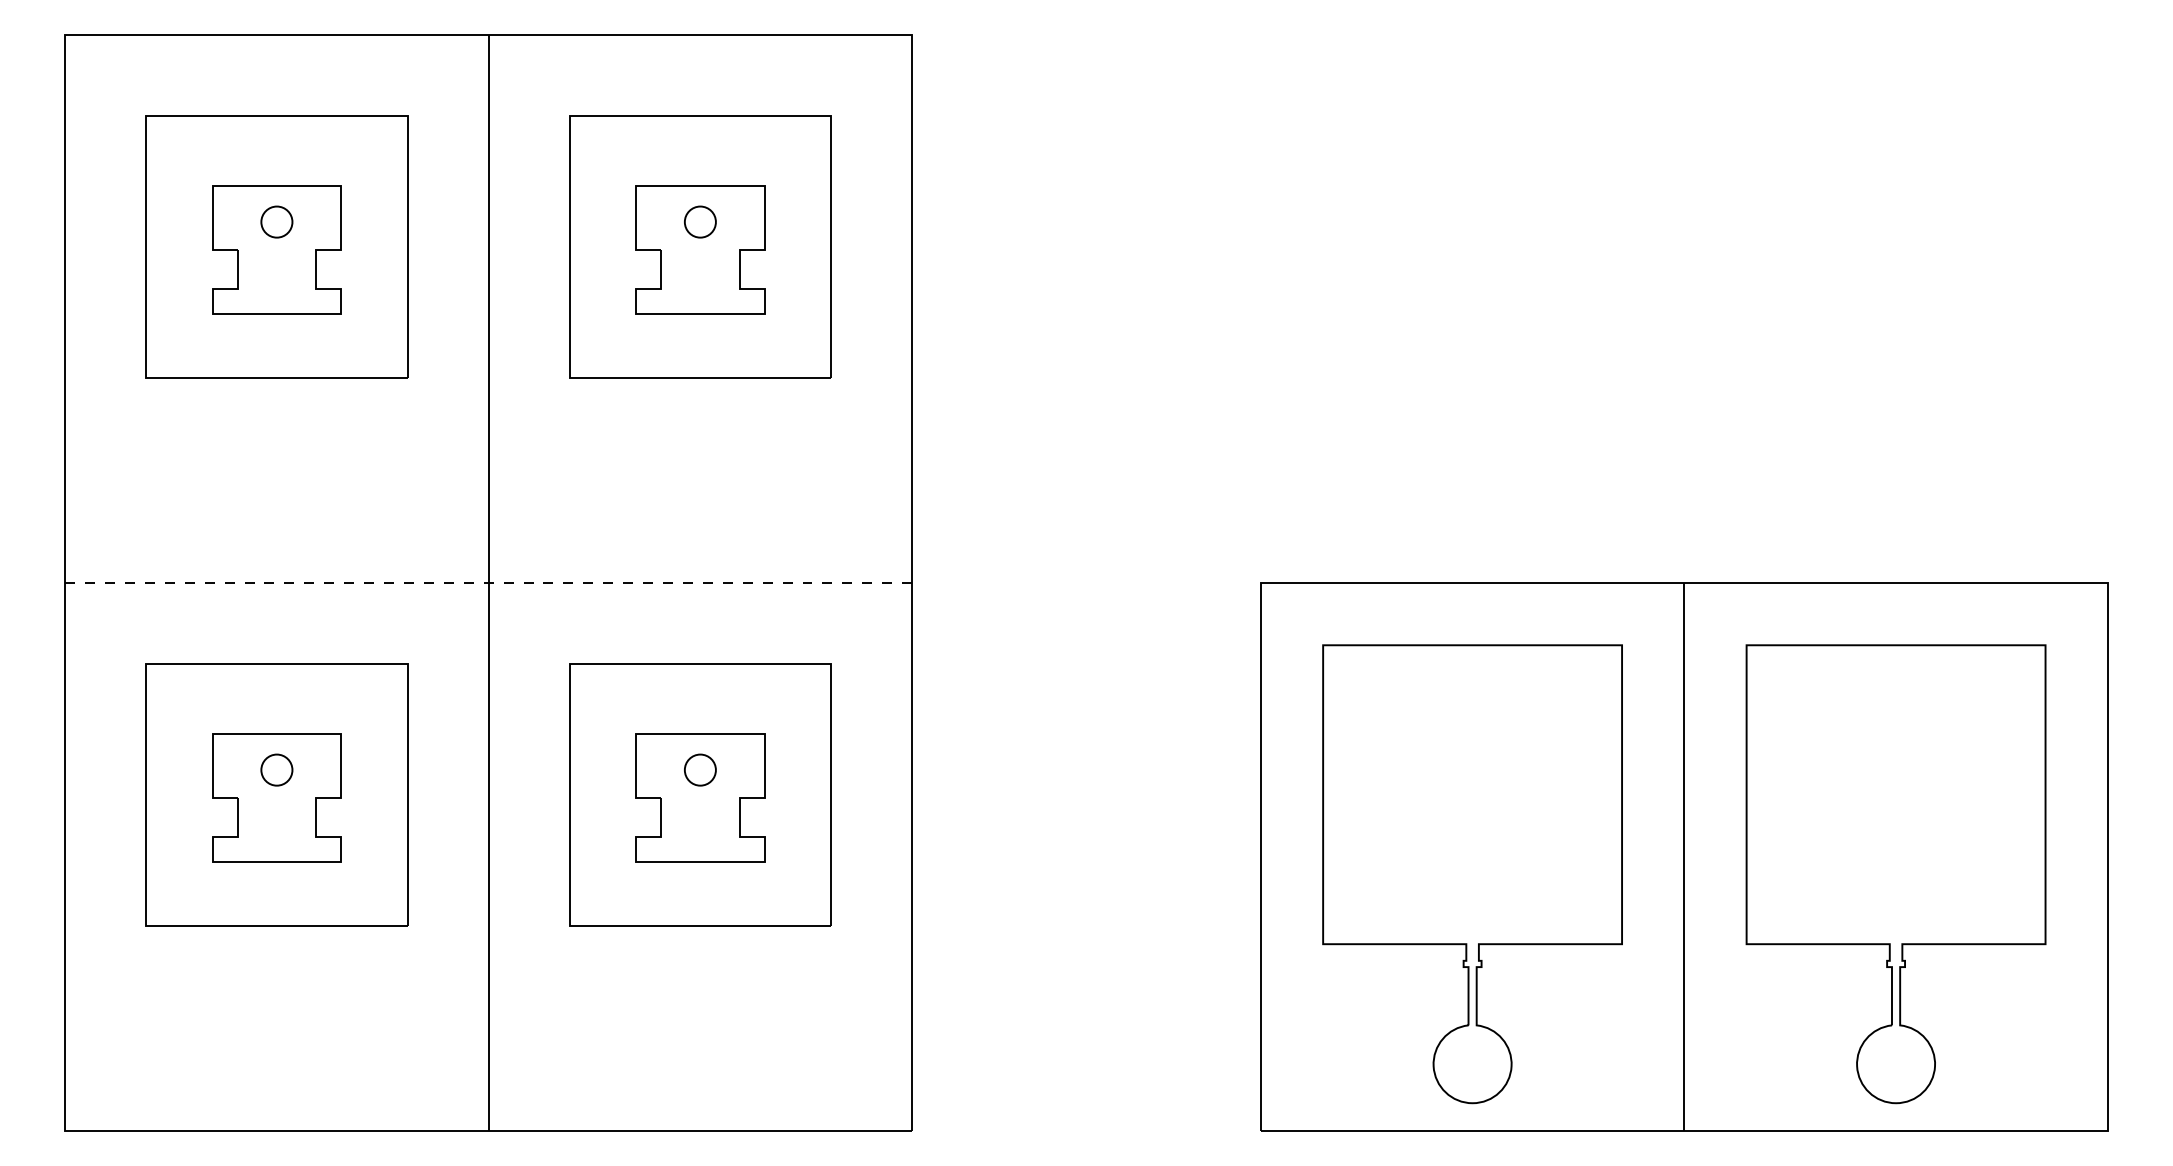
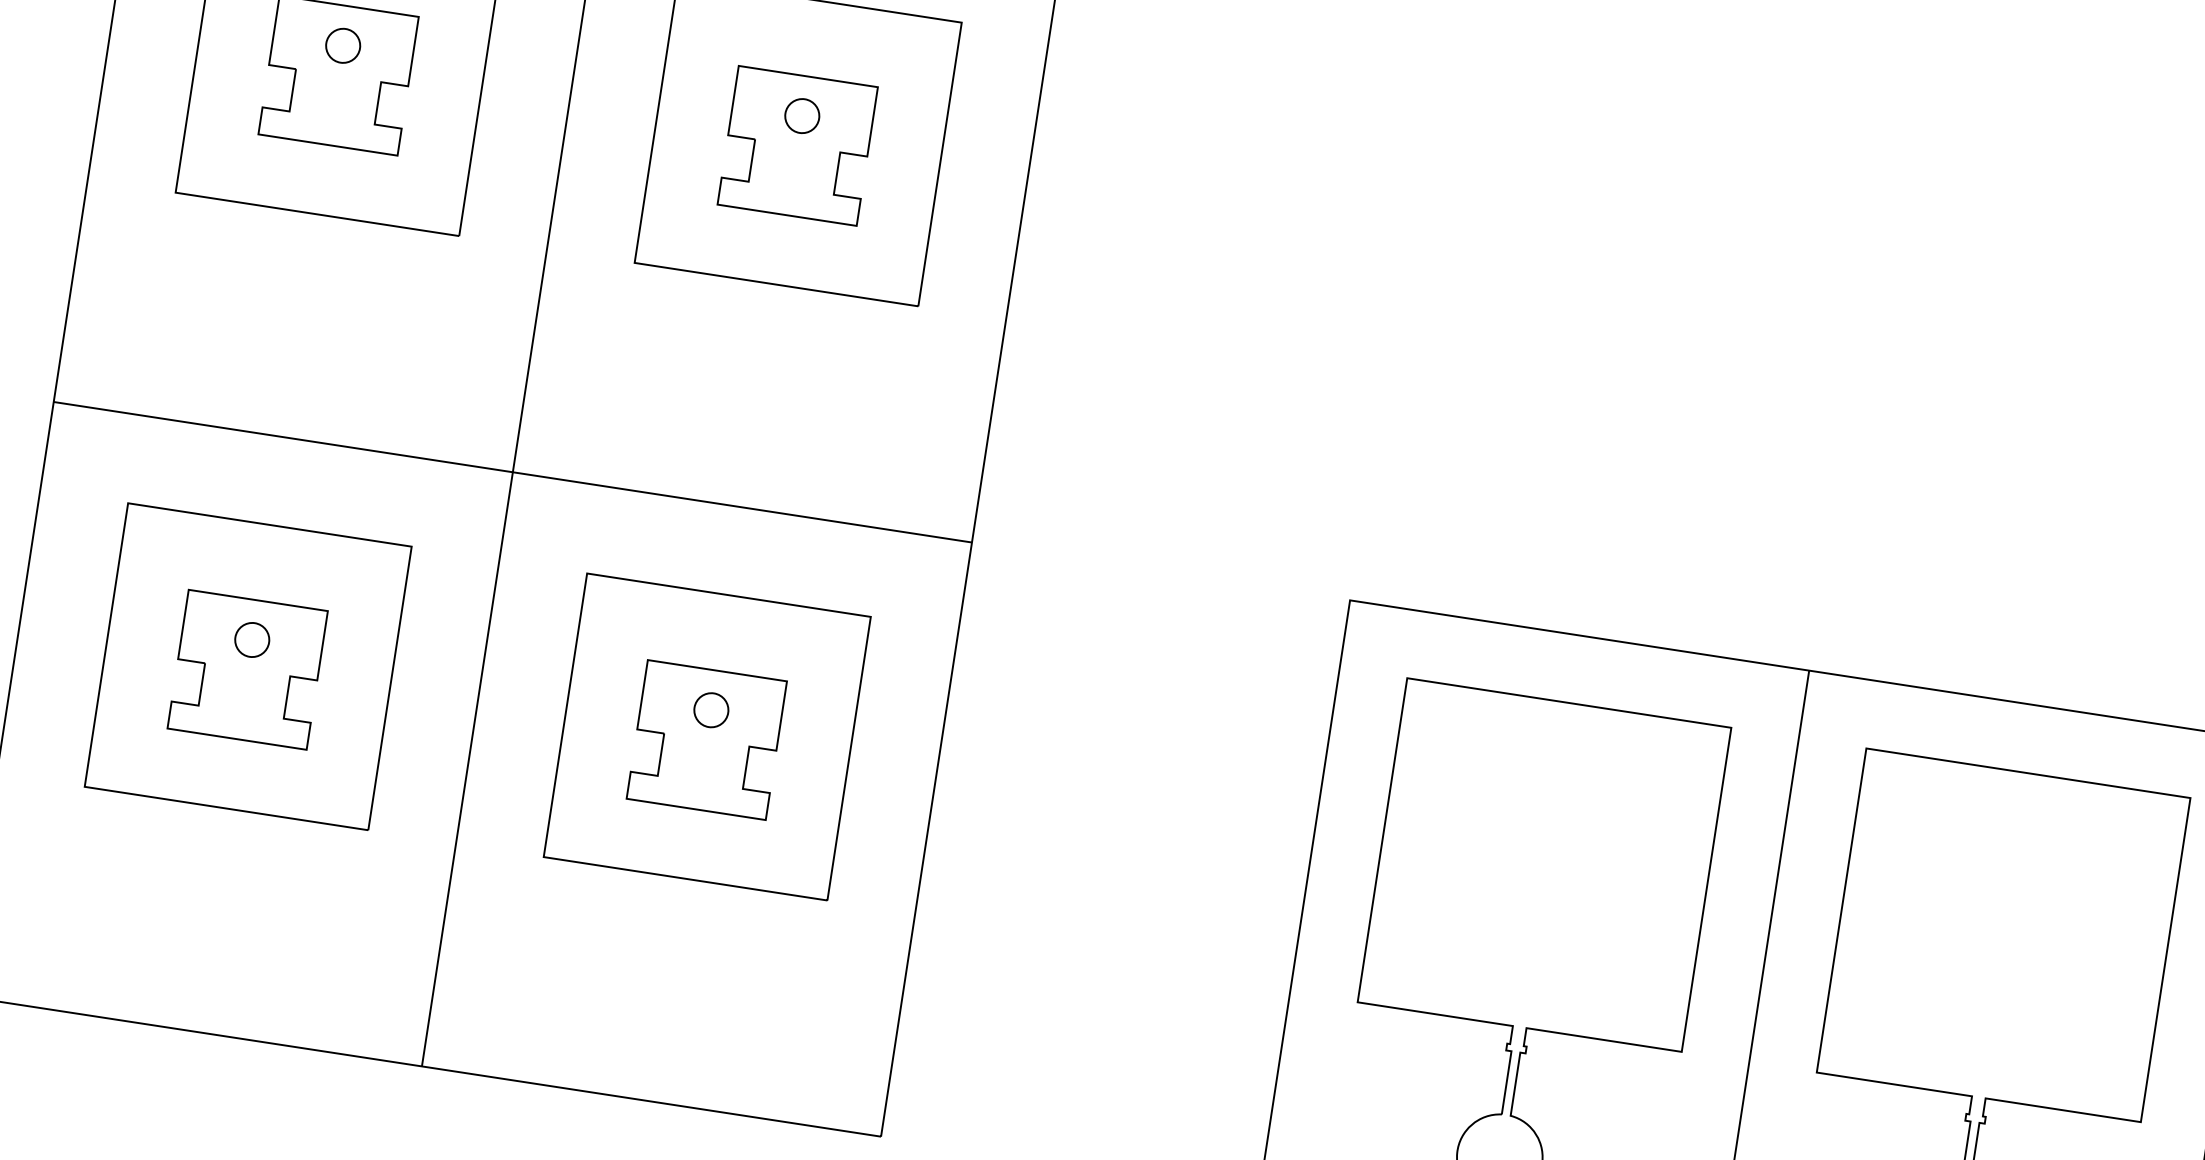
line: (489, 583) -> (513, 472), dashed -> solid

